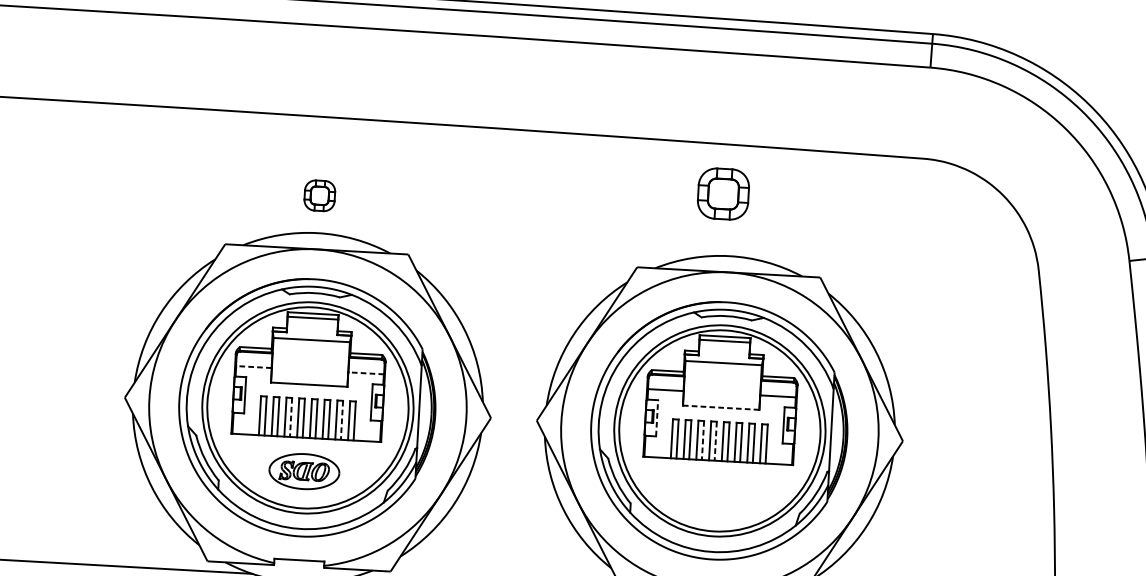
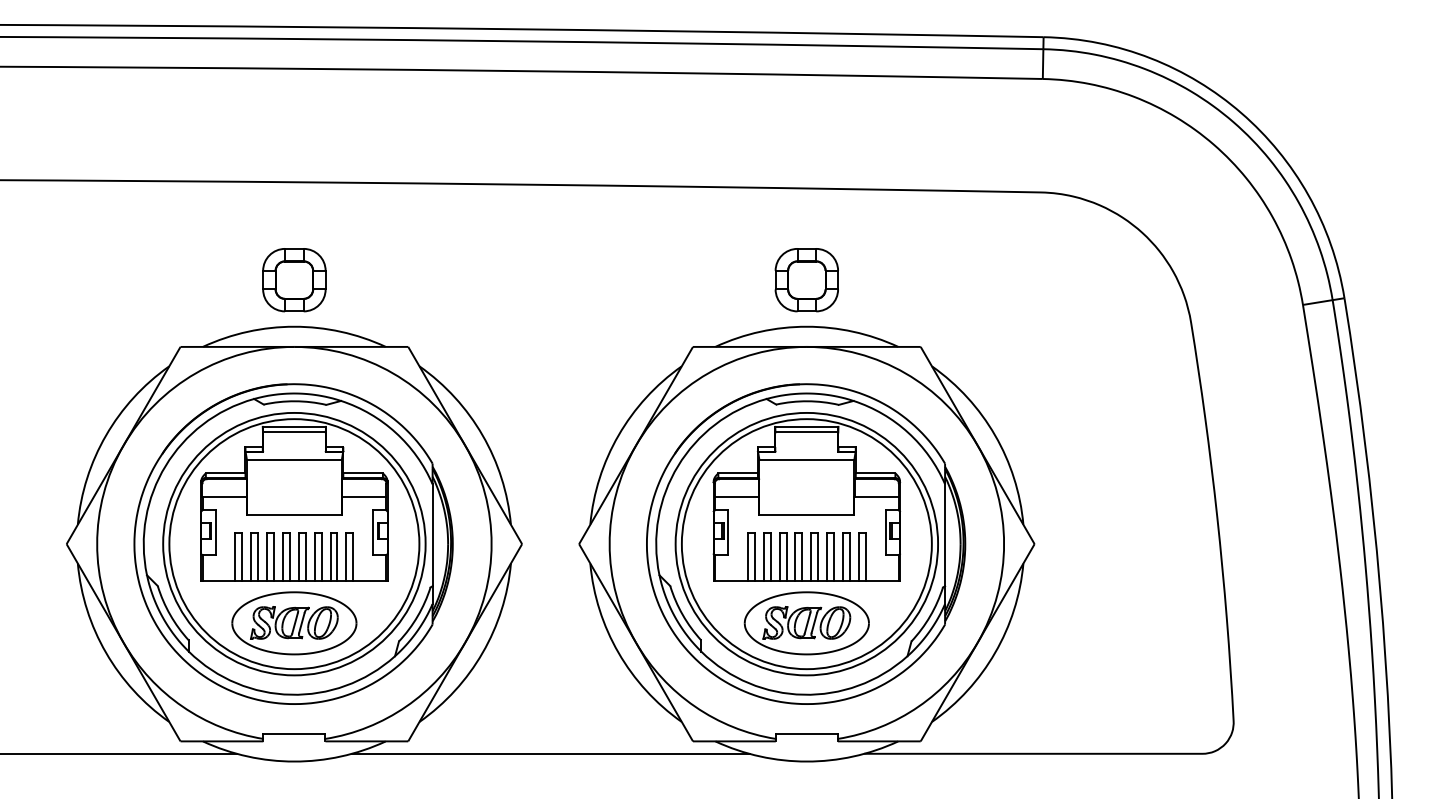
part: (723, 194) -> (806, 280), moved
part: (319, 195) -> (294, 280), size x1.67
line: (253, 367) -> (223, 497), dashed -> solid
line: (365, 373) -> (363, 497), dashed -> solid
line: (720, 407) -> (806, 515), dashed -> solid
line: (291, 417) -> (274, 557), dashed -> solid
line: (657, 418) -> (728, 532), dashed -> solid
line: (341, 420) -> (337, 557), dashed -> solid
line: (702, 440) -> (786, 557), dashed -> solid
line: (715, 441) -> (802, 557), dashed -> solid
part: (304, 471) -> (294, 623), size x1.43
part: (716, 494) -> (806, 623), added

